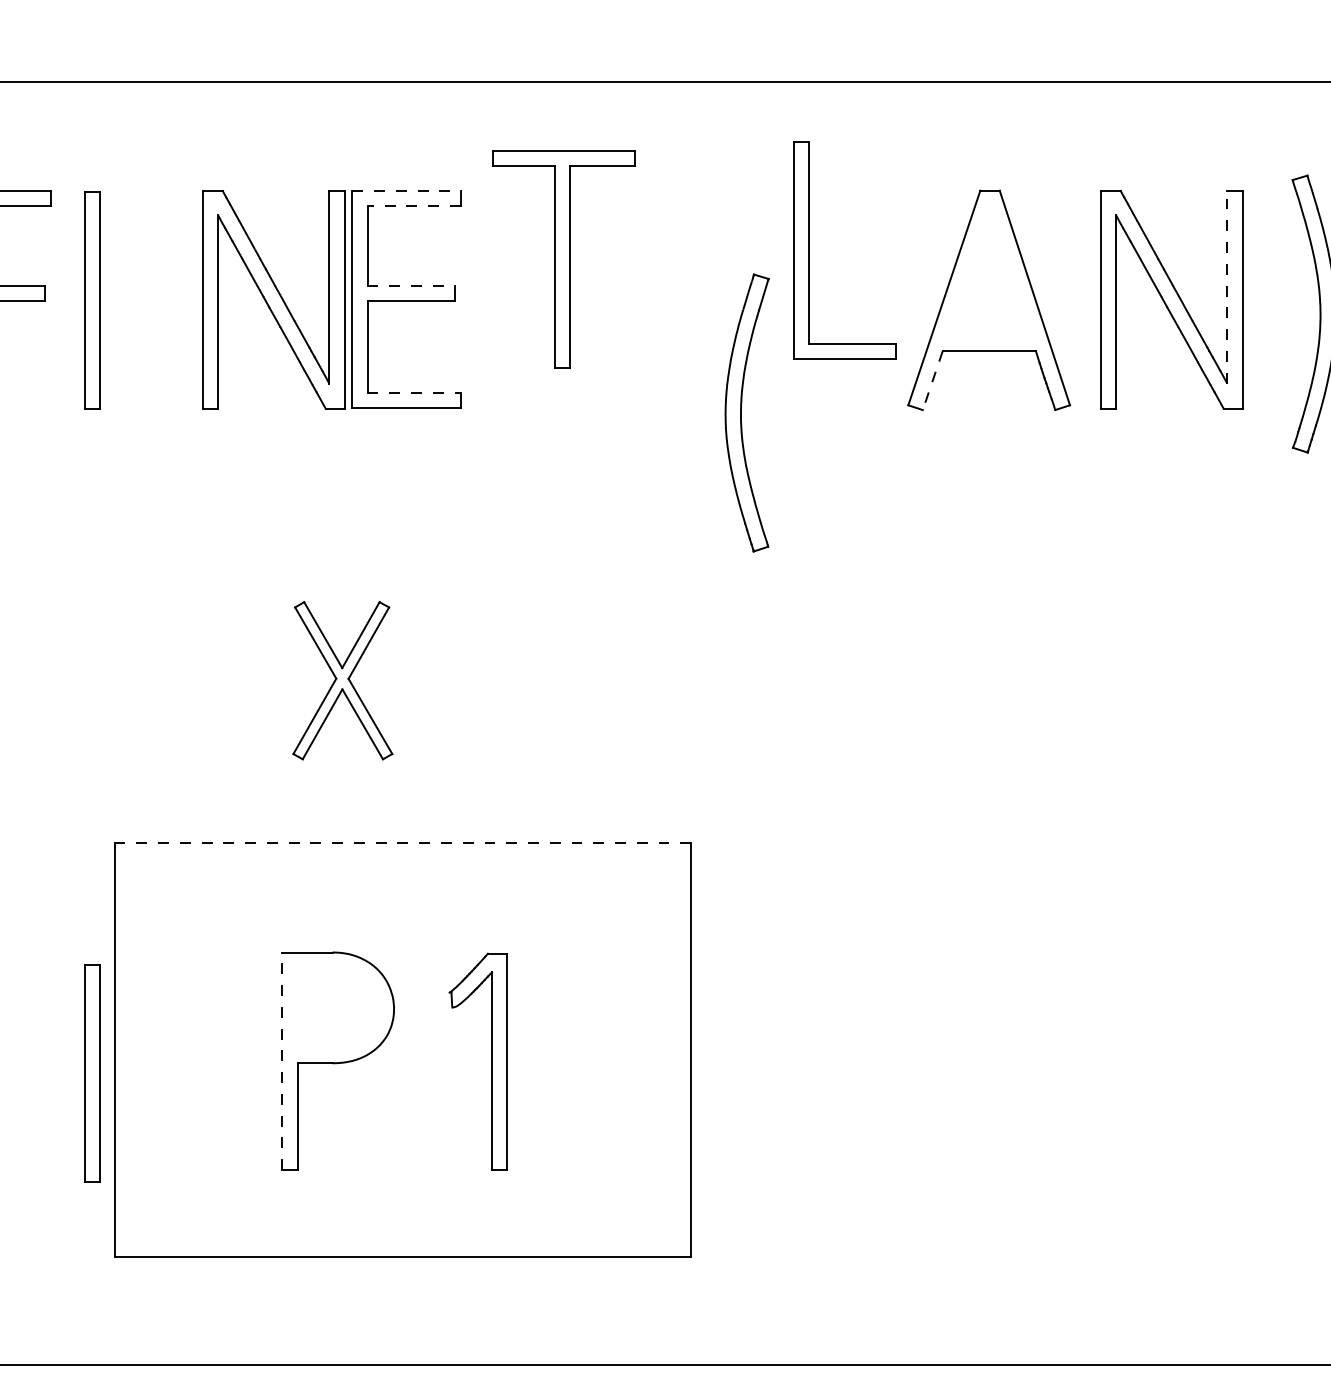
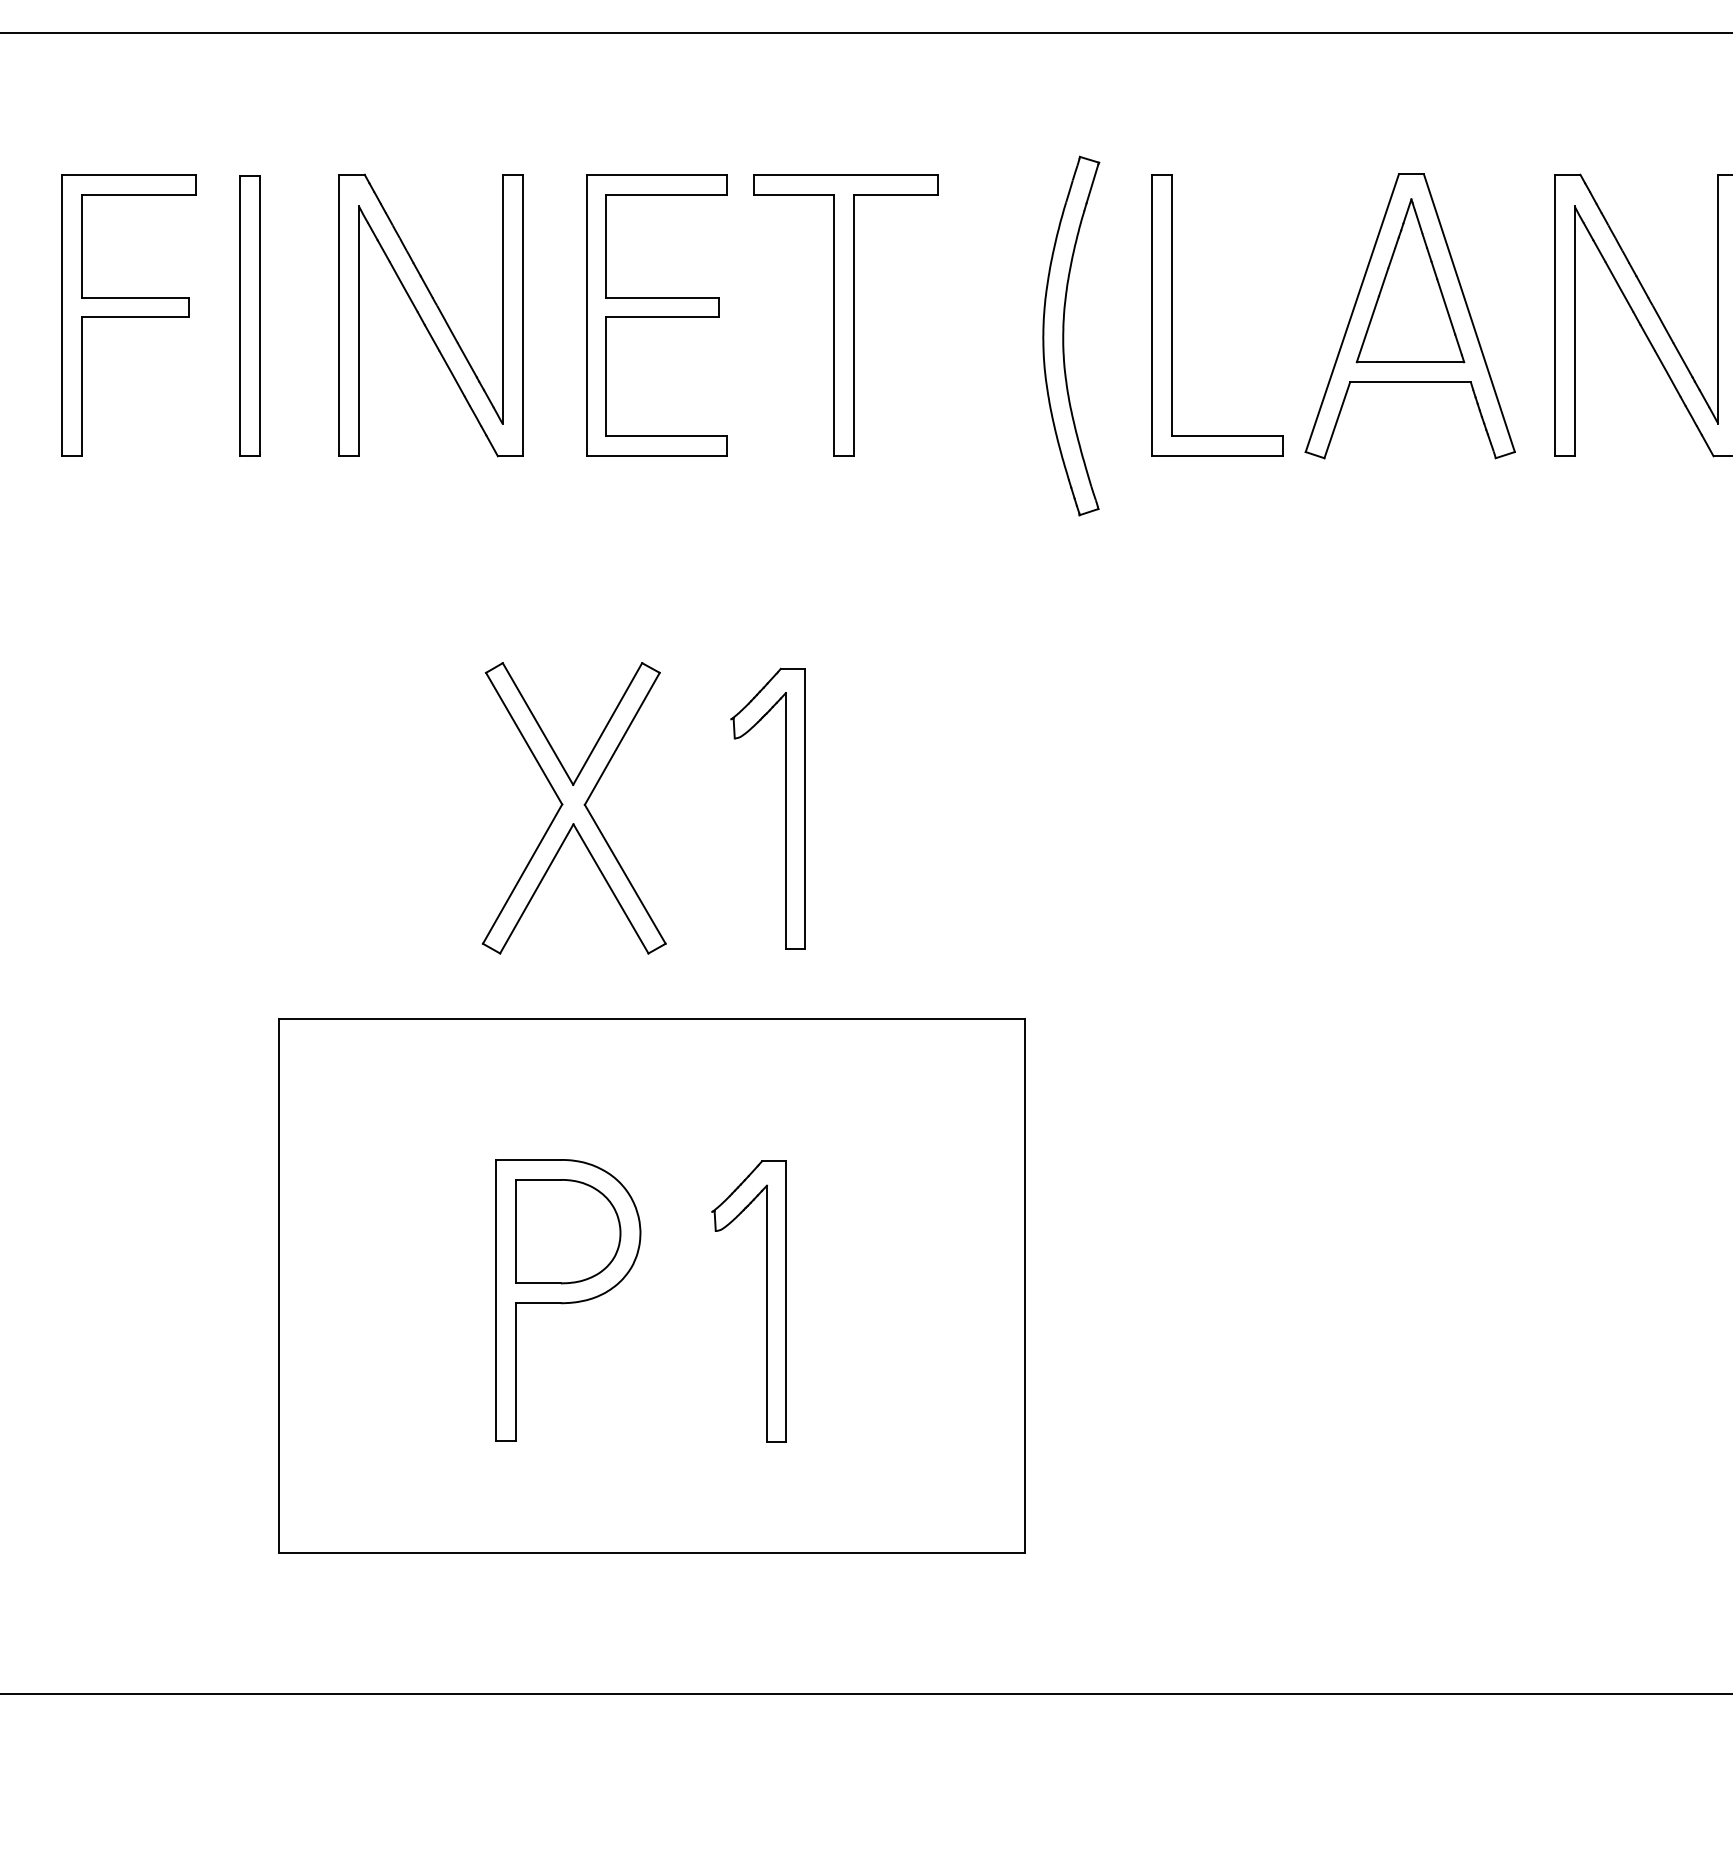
line: (407, 190) -> (657, 174), dashed -> solid
line: (413, 206) -> (665, 194), dashed -> solid
part: (809, 250) -> (1172, 315), moved
part: (563, 259) -> (845, 315), moved
part: (989, 272) -> (1410, 280), added
line: (411, 285) -> (662, 297), dashed -> solid
line: (1227, 287) -> (1718, 299), dashed -> solid
part: (273, 299) -> (430, 315), moved
line: (932, 380) -> (1337, 420), dashed -> solid
line: (414, 393) -> (666, 436), dashed -> solid
part: (741, 412) -> (1064, 335), moved
part: (342, 680) -> (573, 808), size x1.43
part: (506, 680) -> (785, 808), added
line: (402, 843) -> (651, 1018), dashed -> solid
part: (338, 1007) -> (568, 1231), added
line: (282, 1061) -> (496, 1300), dashed -> solid
part: (91, 1072) -> (249, 1315), removed

